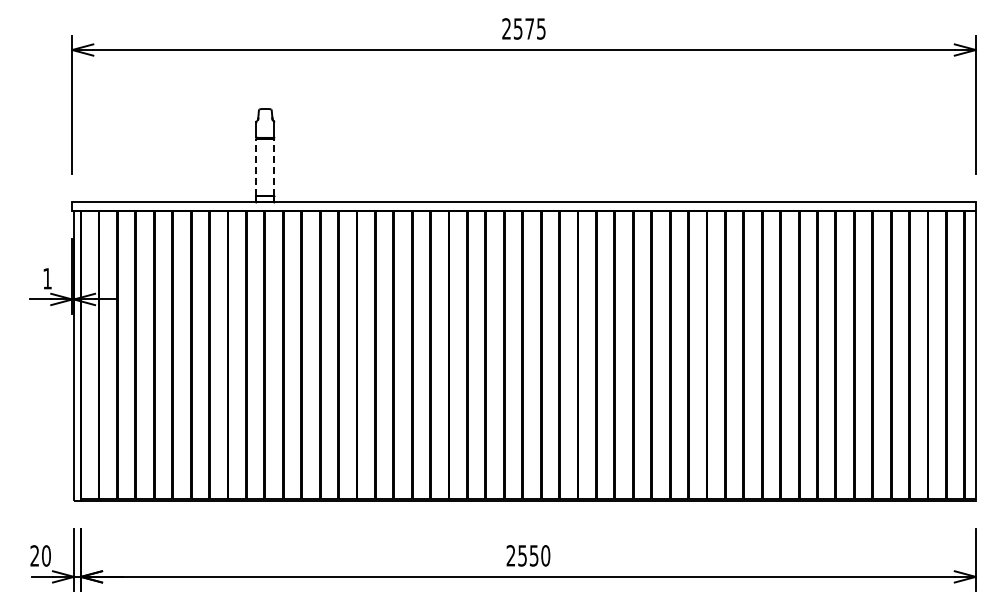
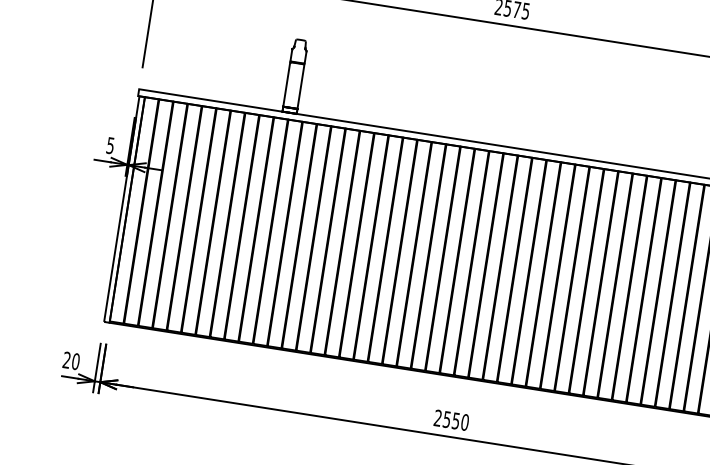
line: (256, 167) -> (287, 84), dashed -> solid
line: (274, 167) -> (301, 86), dashed -> solid
text: (47, 278) -> (110, 145), 1 -> 5

